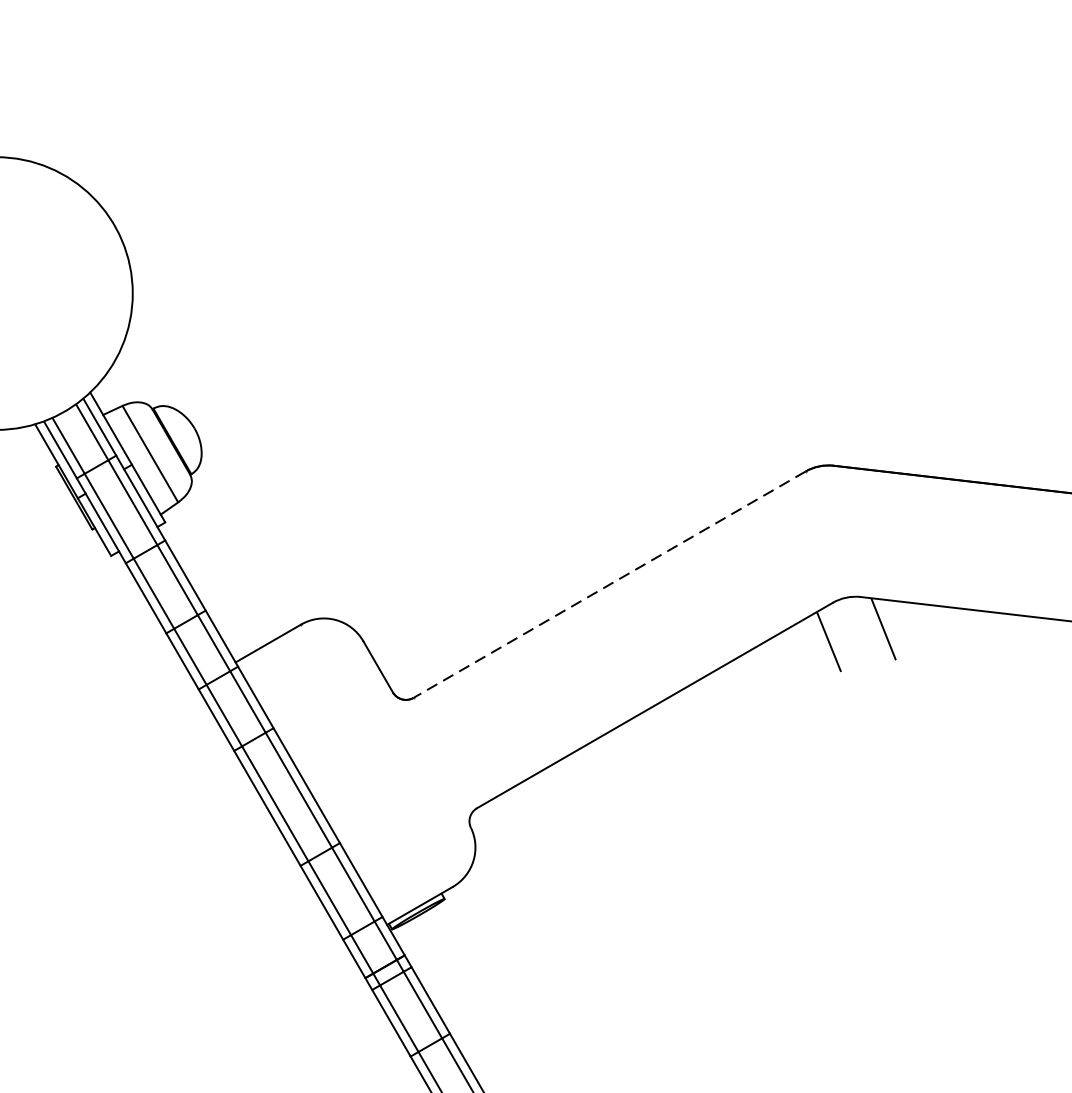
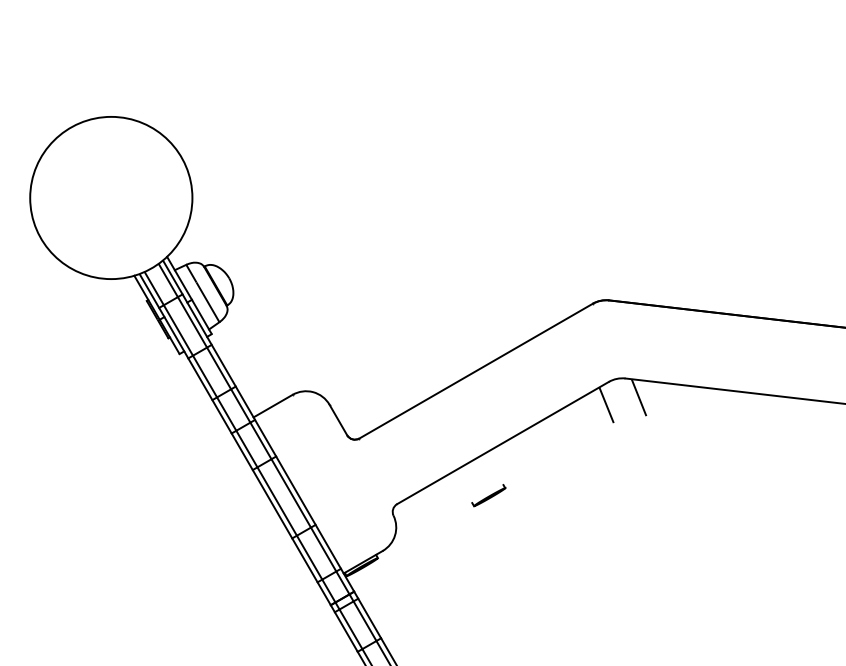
line: (610, 585) -> (476, 371), dashed -> solid
part: (630, 793) -> (488, 495), added

